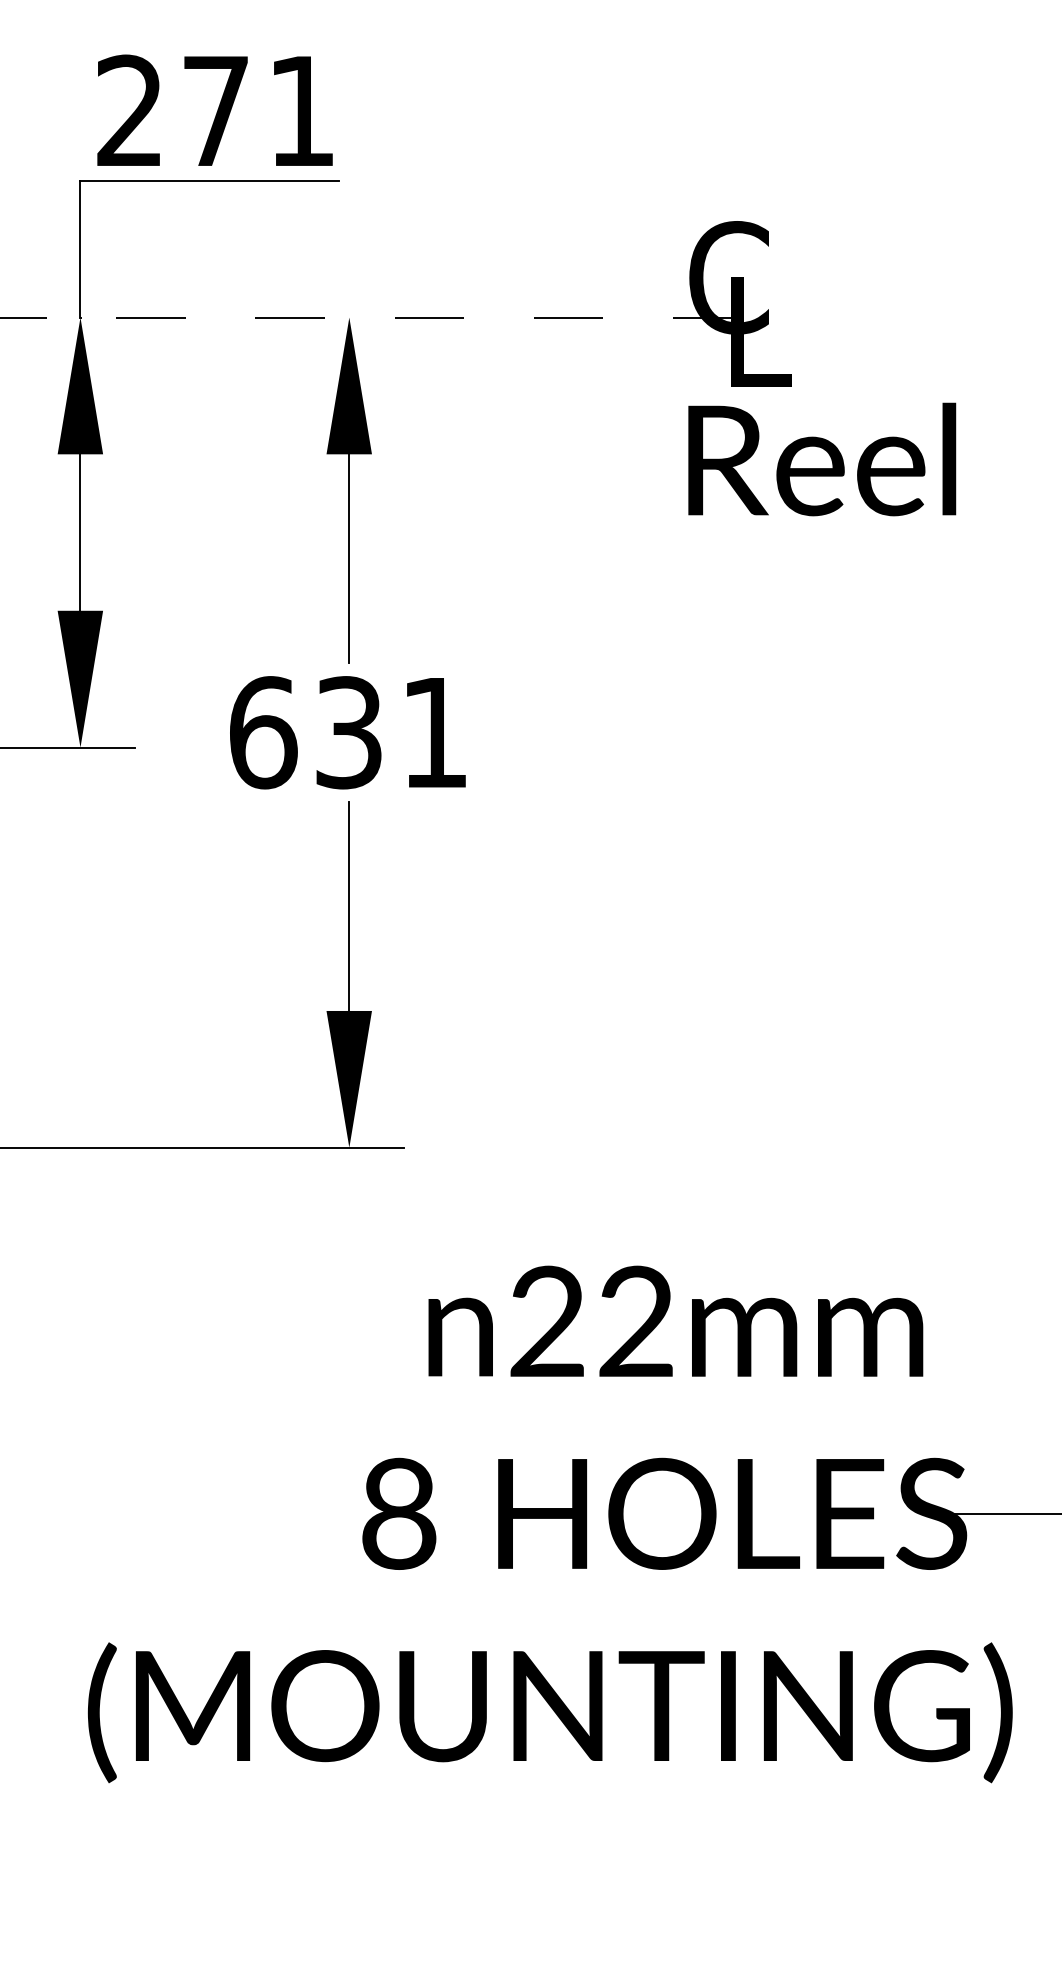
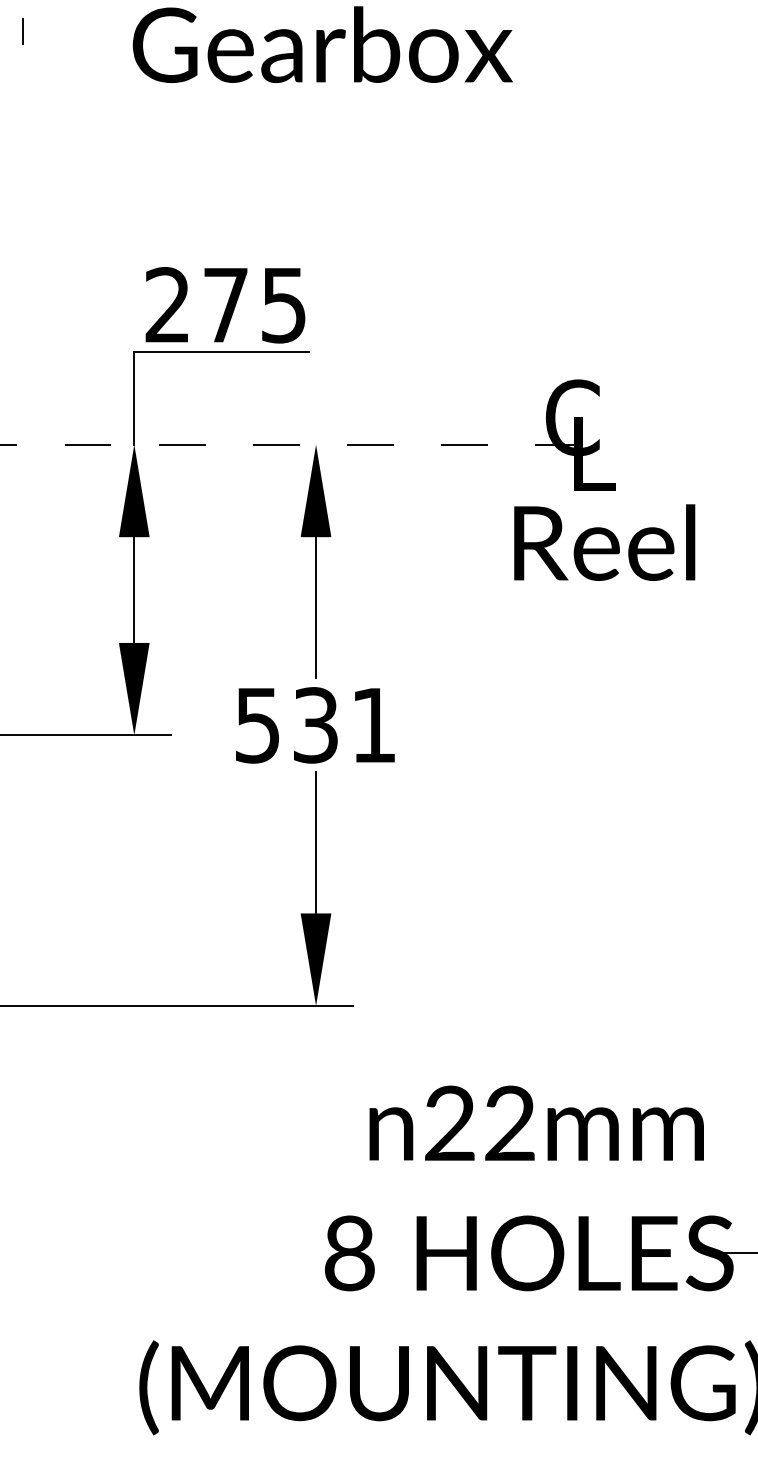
text: (301, 111) -> (283, 305), 271 -> 275
text: (821, 459) -> (604, 542), moved
text: (264, 732) -> (258, 725), 631 -> 531

